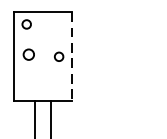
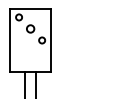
circle: (28, 54) -> (30, 28), moved
line: (70, 56) -> (50, 40), dashed -> solid

